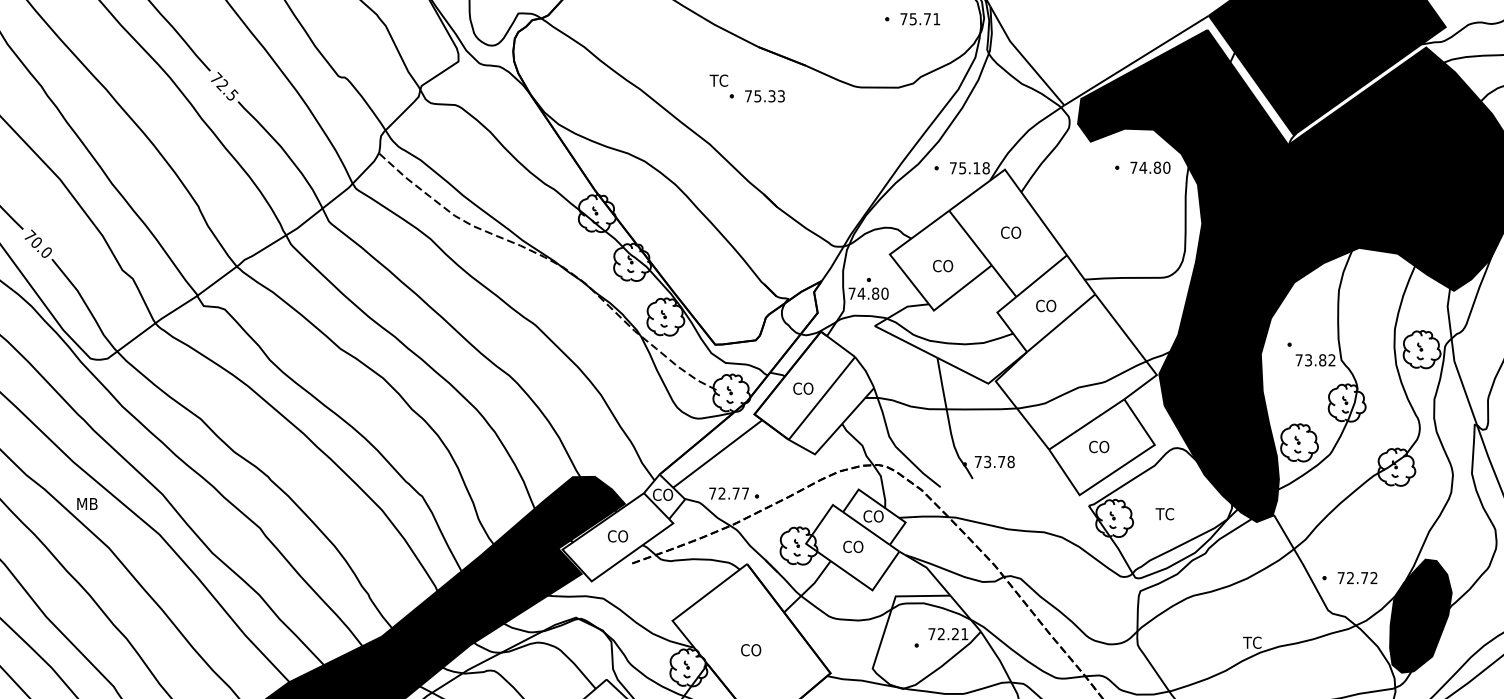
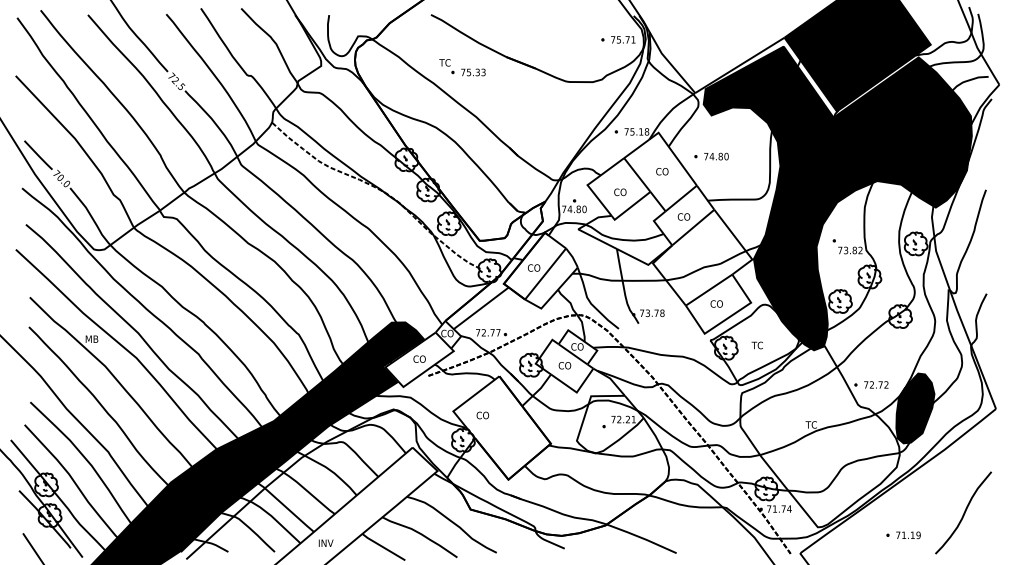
part: (912, 18) -> (618, 39), moved
part: (747, 88) -> (462, 67), moved
part: (1142, 167) -> (711, 156), moved
text: (750, 650) -> (482, 415), moved

